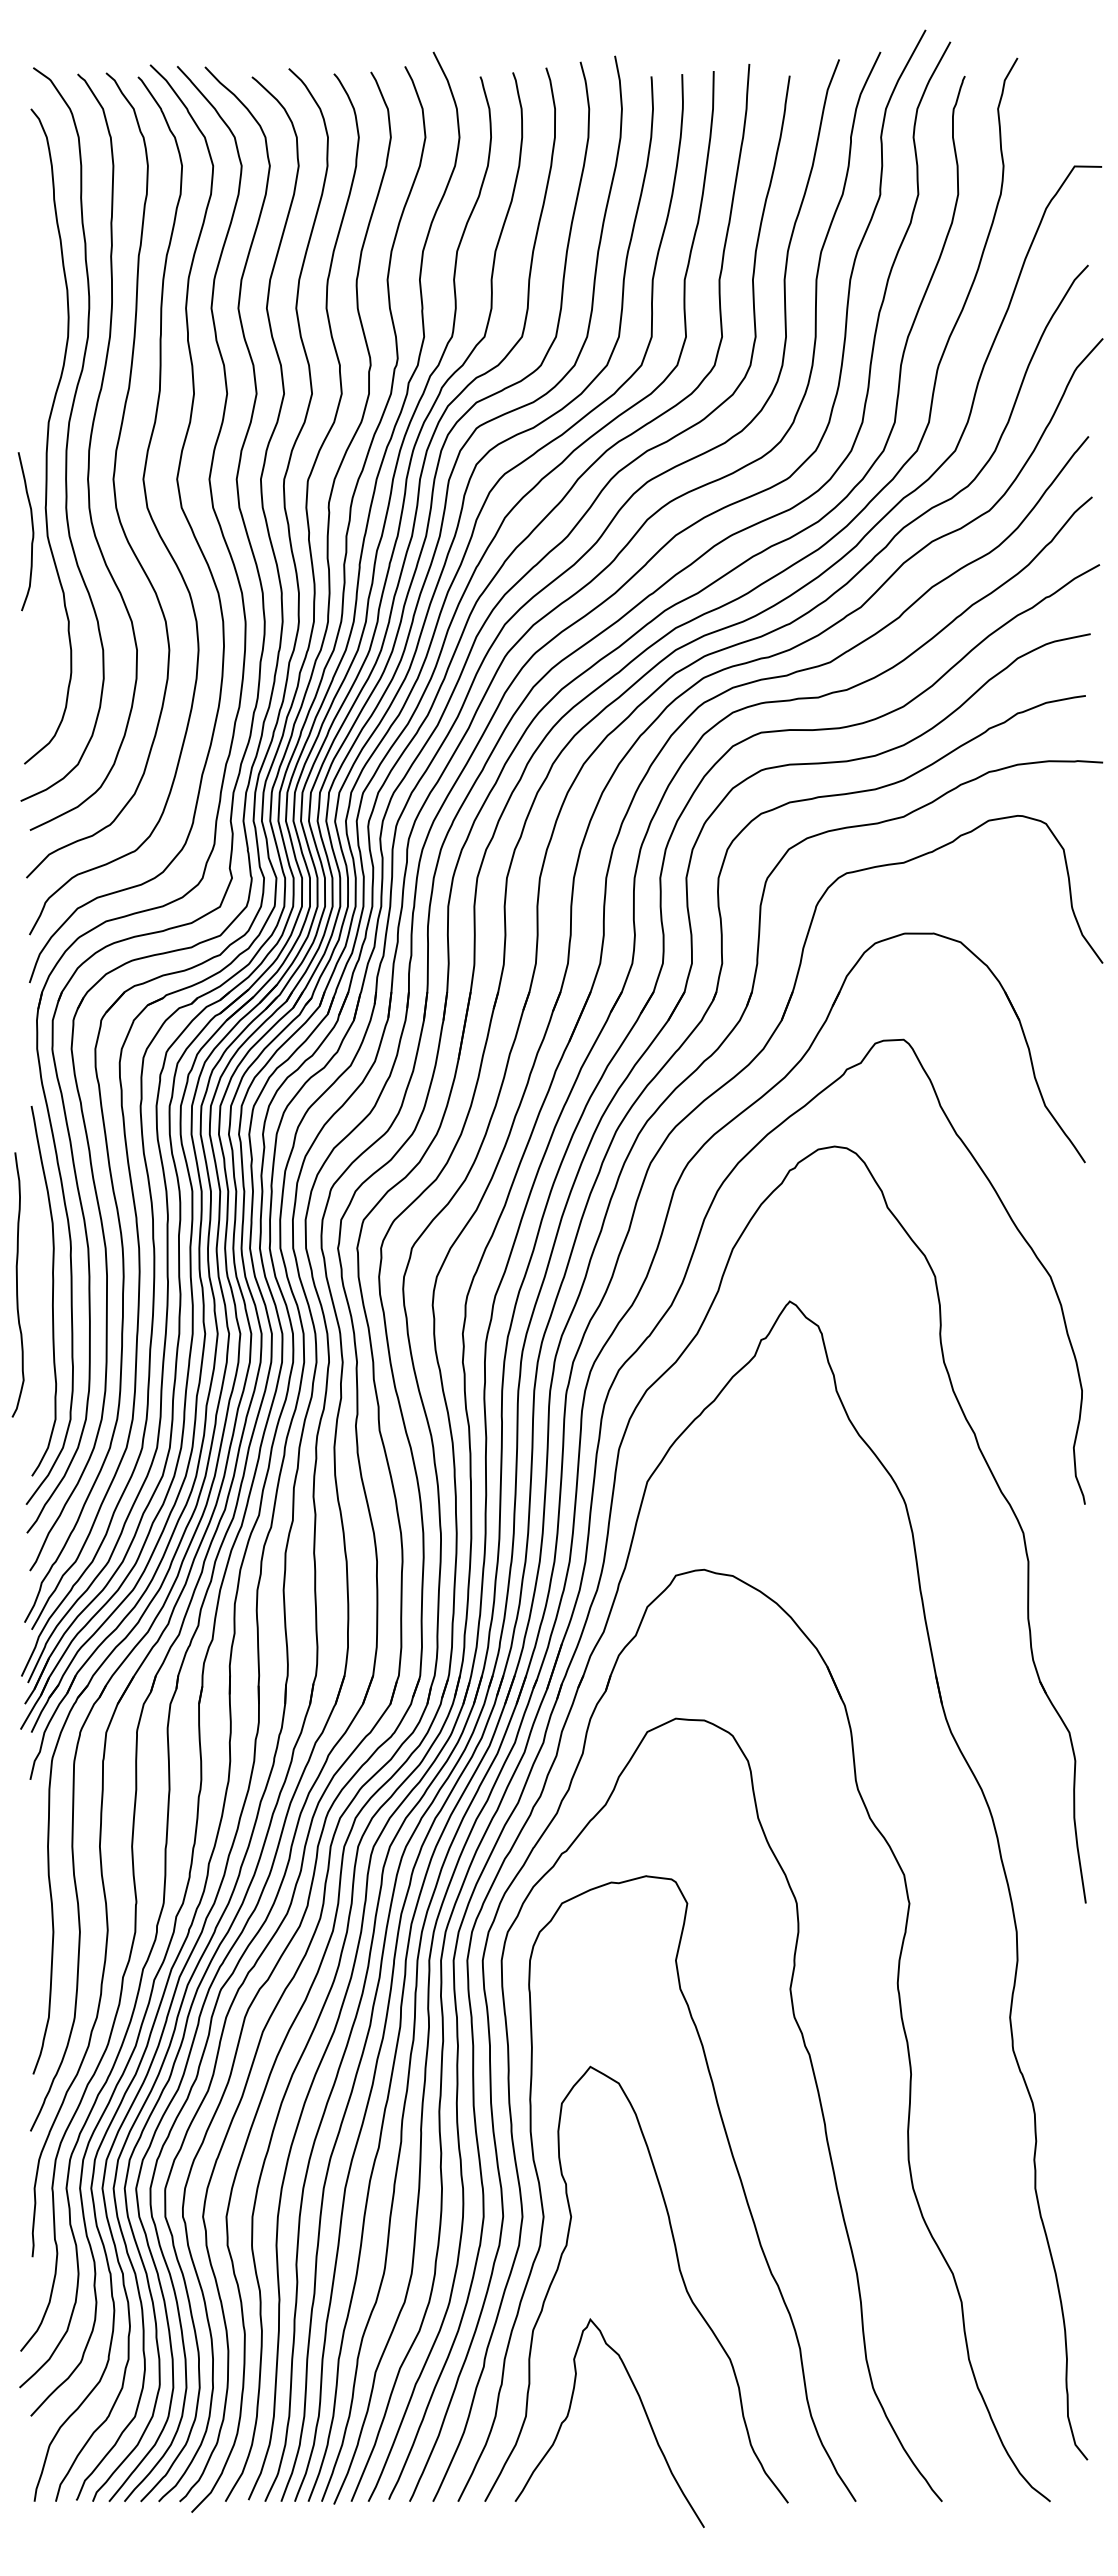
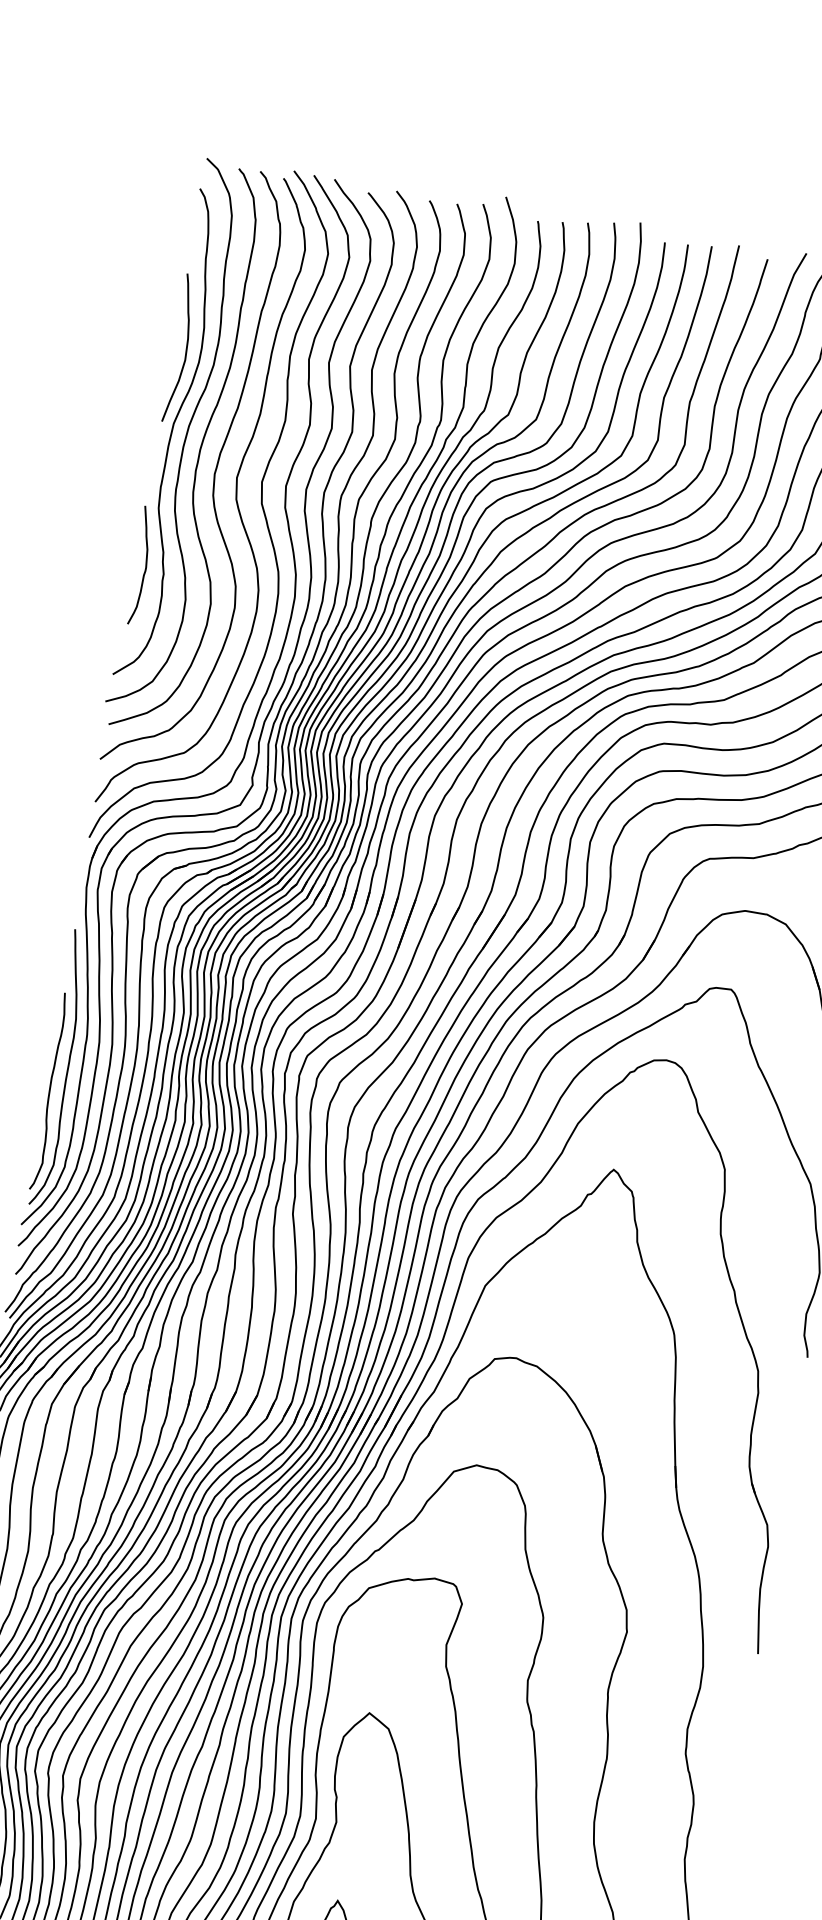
curve: (48, 322) -> (186, 349), added
curve: (32, 531) -> (145, 566), moved
curve: (17, 1284) -> (50, 1091), moved

